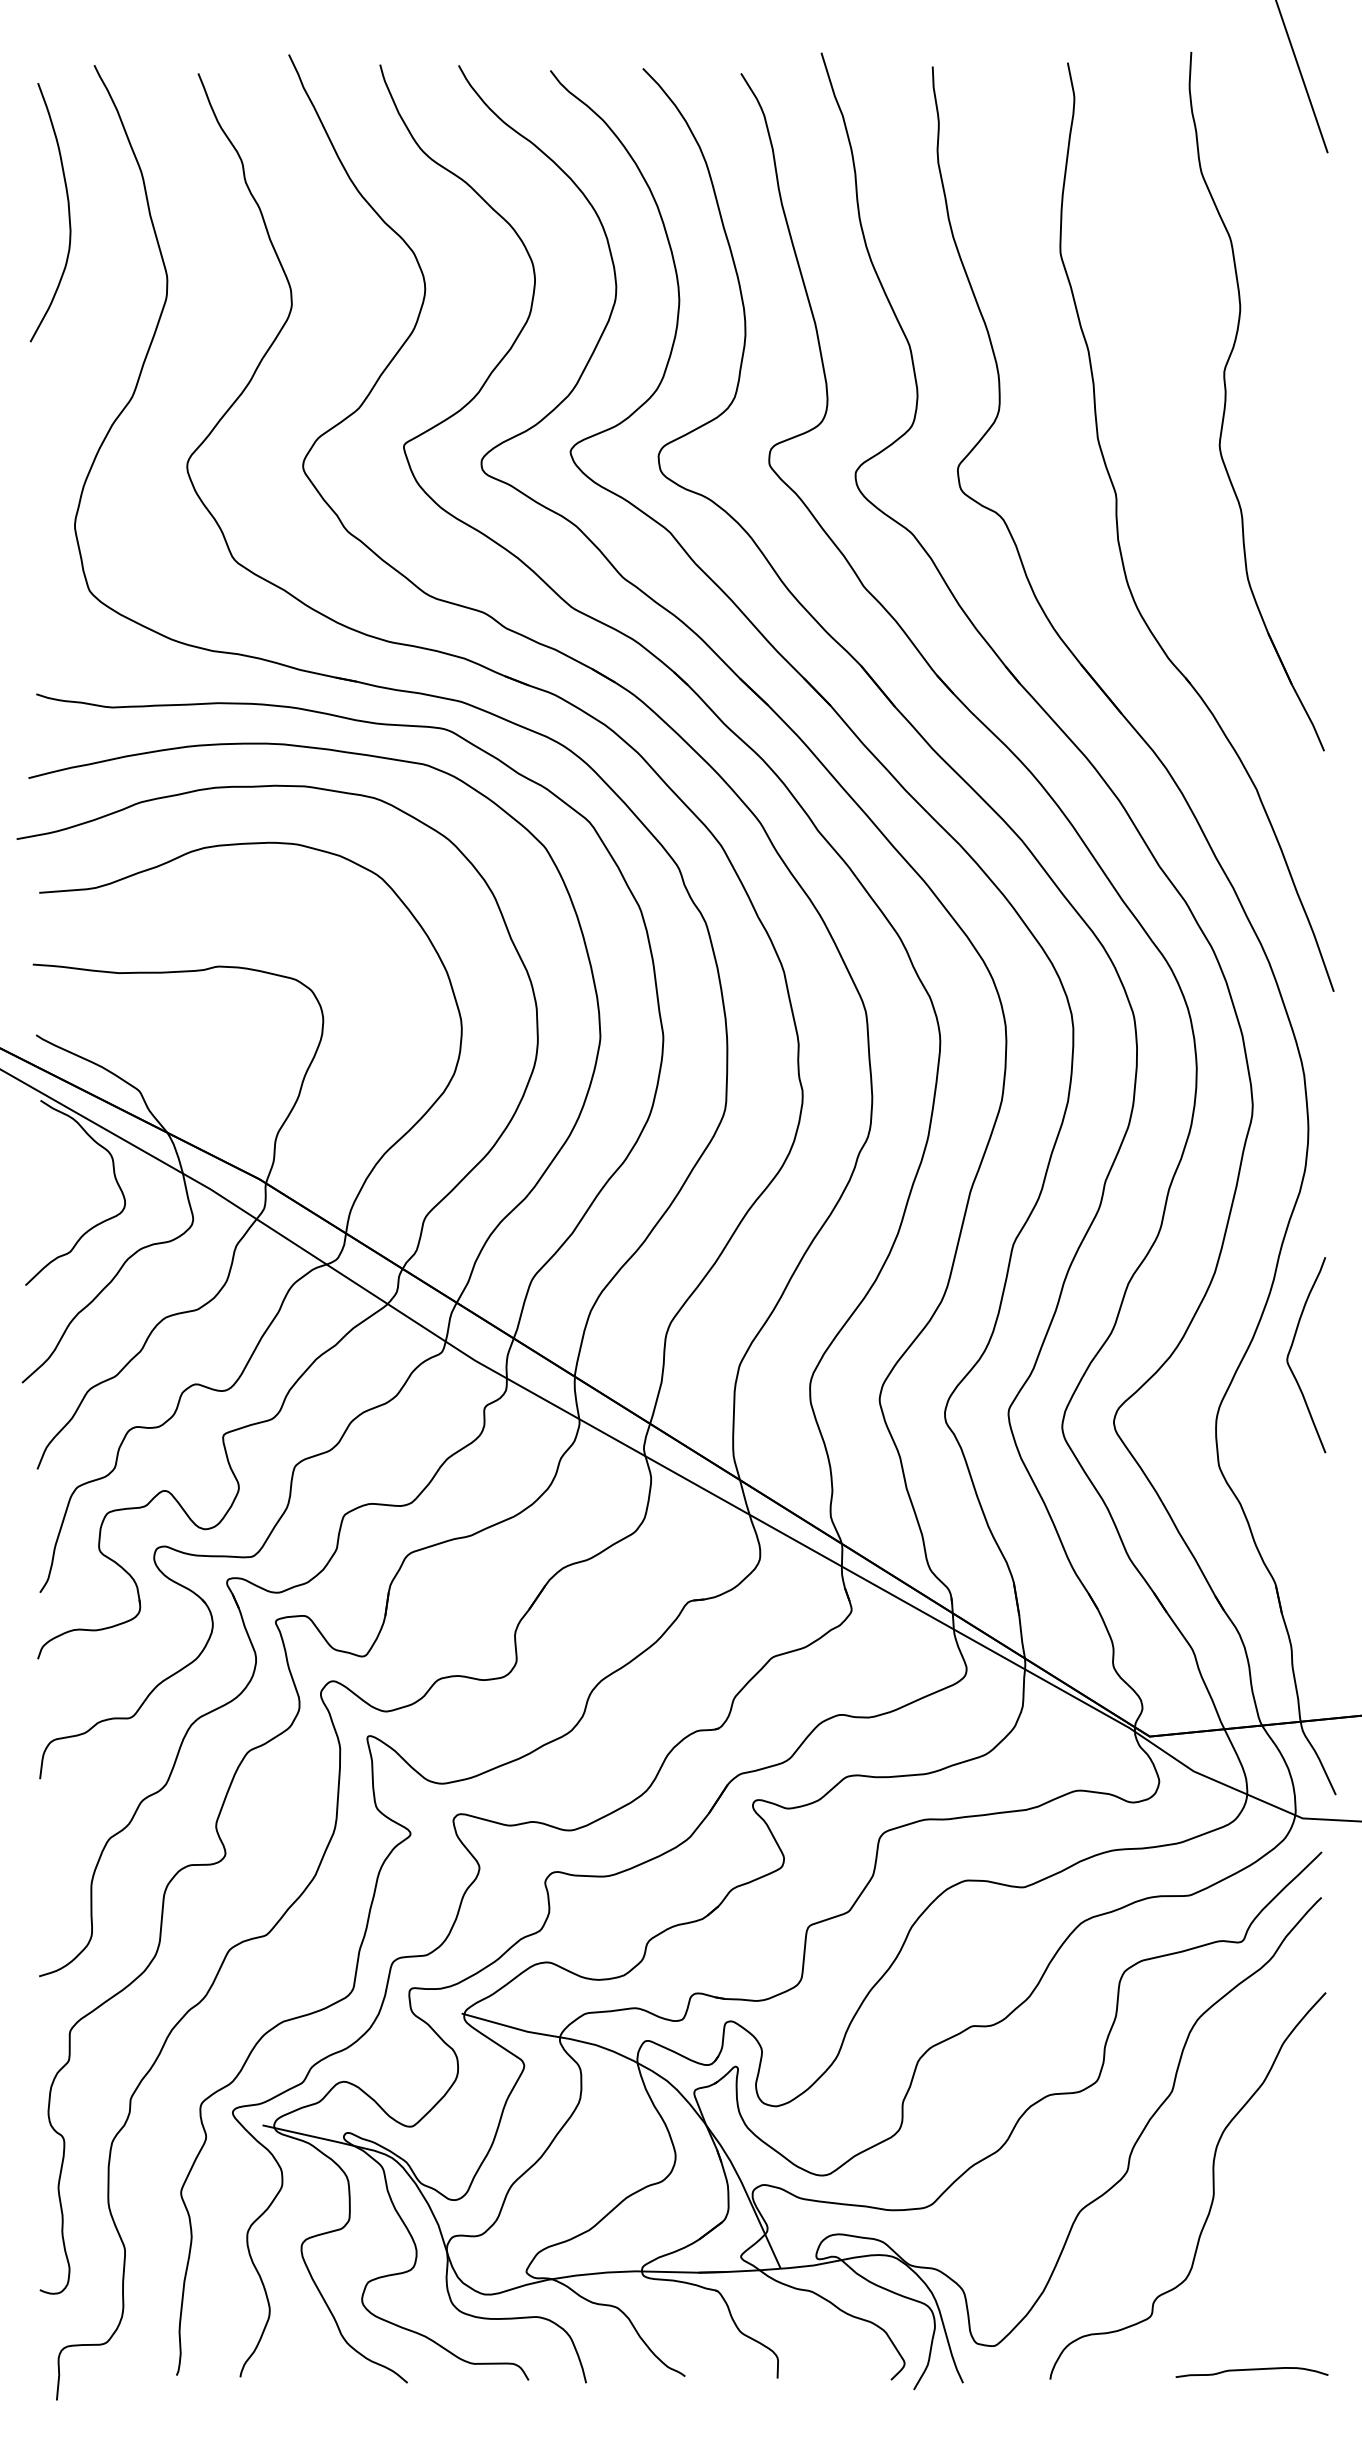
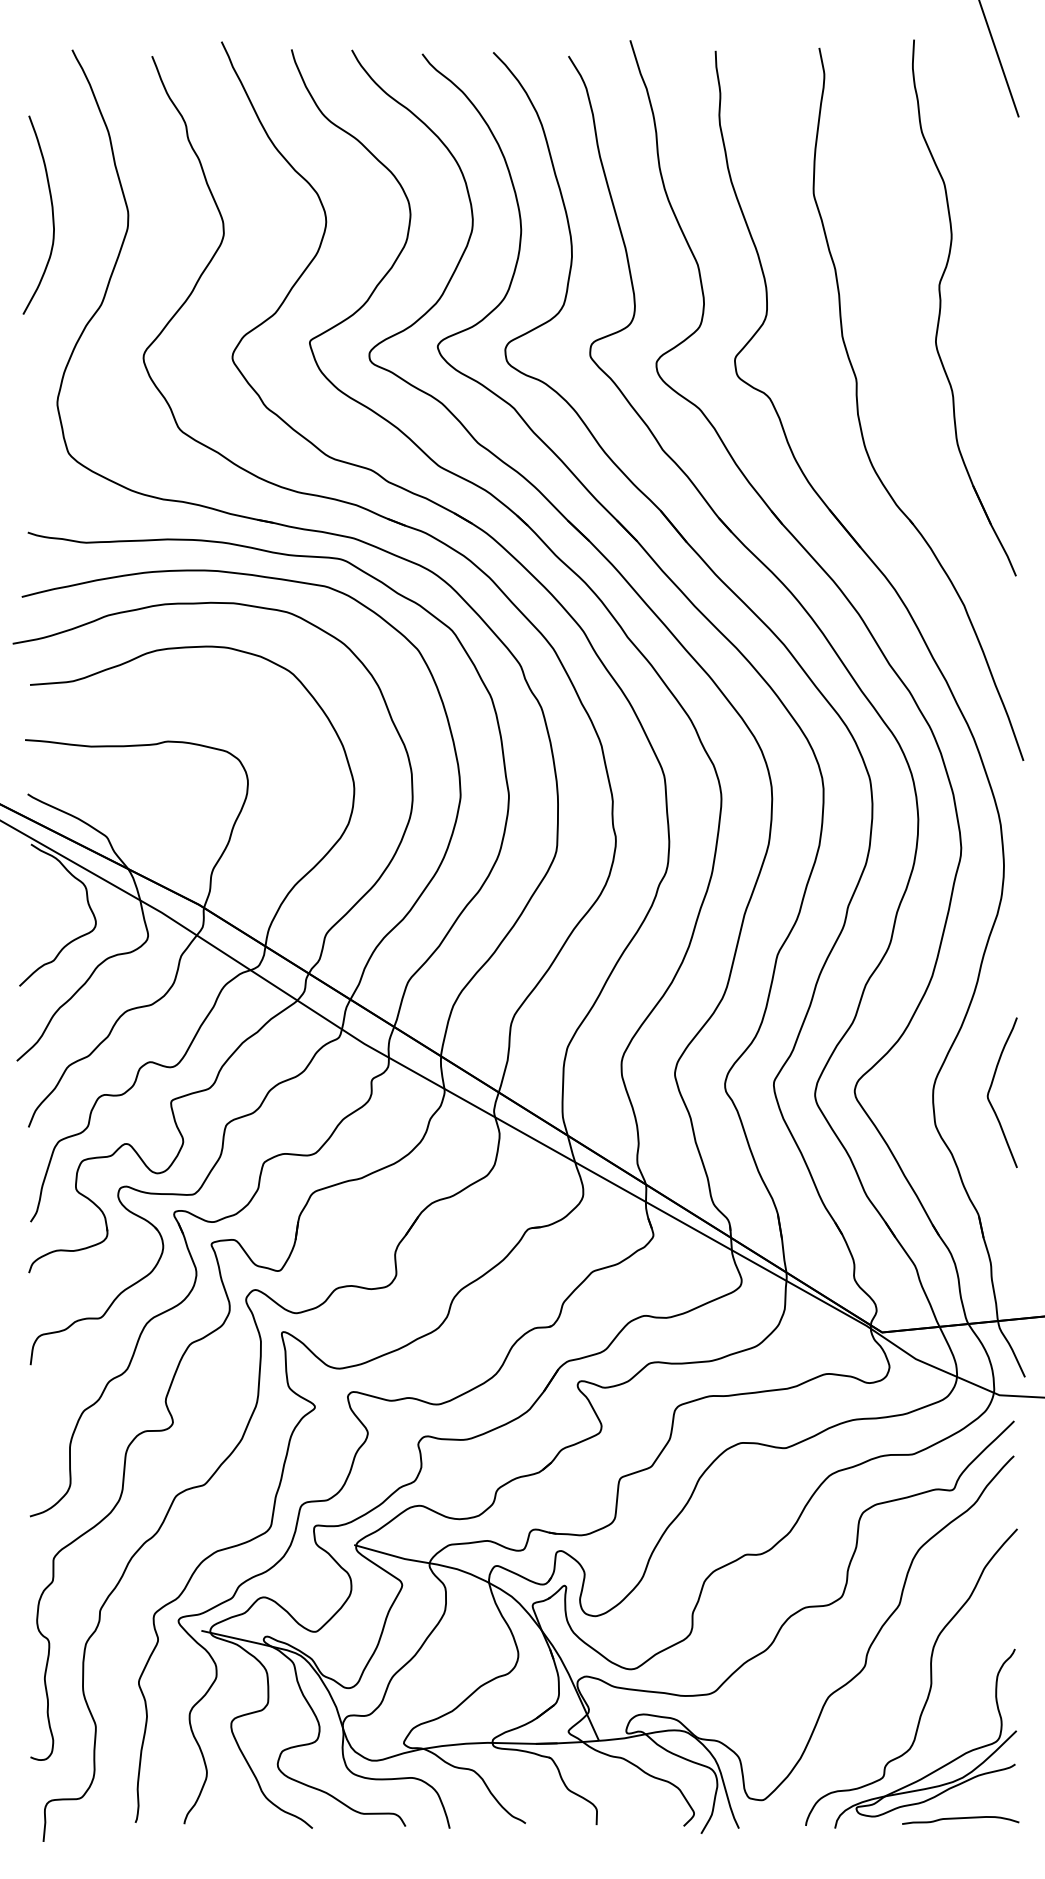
curve: (68, 212) -> (52, 215), moved
curve: (1291, 1349) -> (990, 1088), moved
part: (1226, 2302) -> (941, 1766), added

